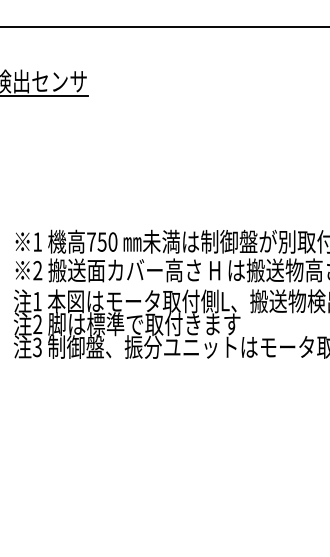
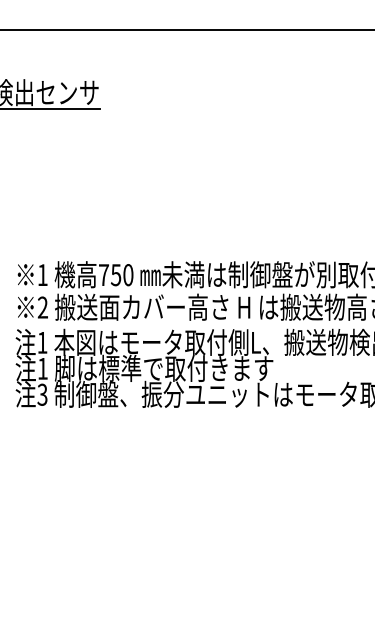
text: (37, 324) -> (42, 368), 2 -> 1

